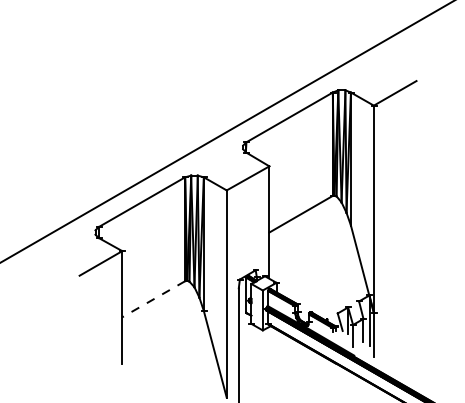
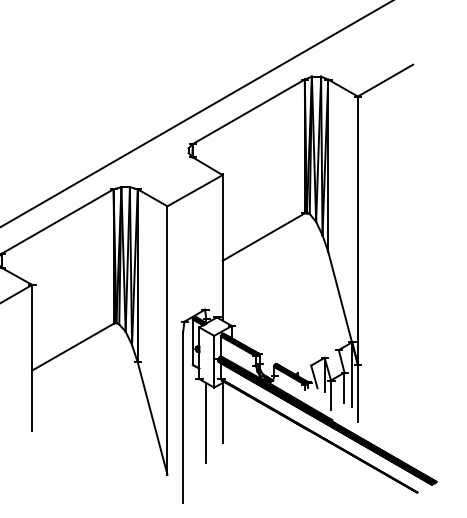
line: (153, 299) -> (72, 347), dashed -> solid
line: (269, 350) -> (222, 413), added
line: (256, 357) -> (205, 422), added

